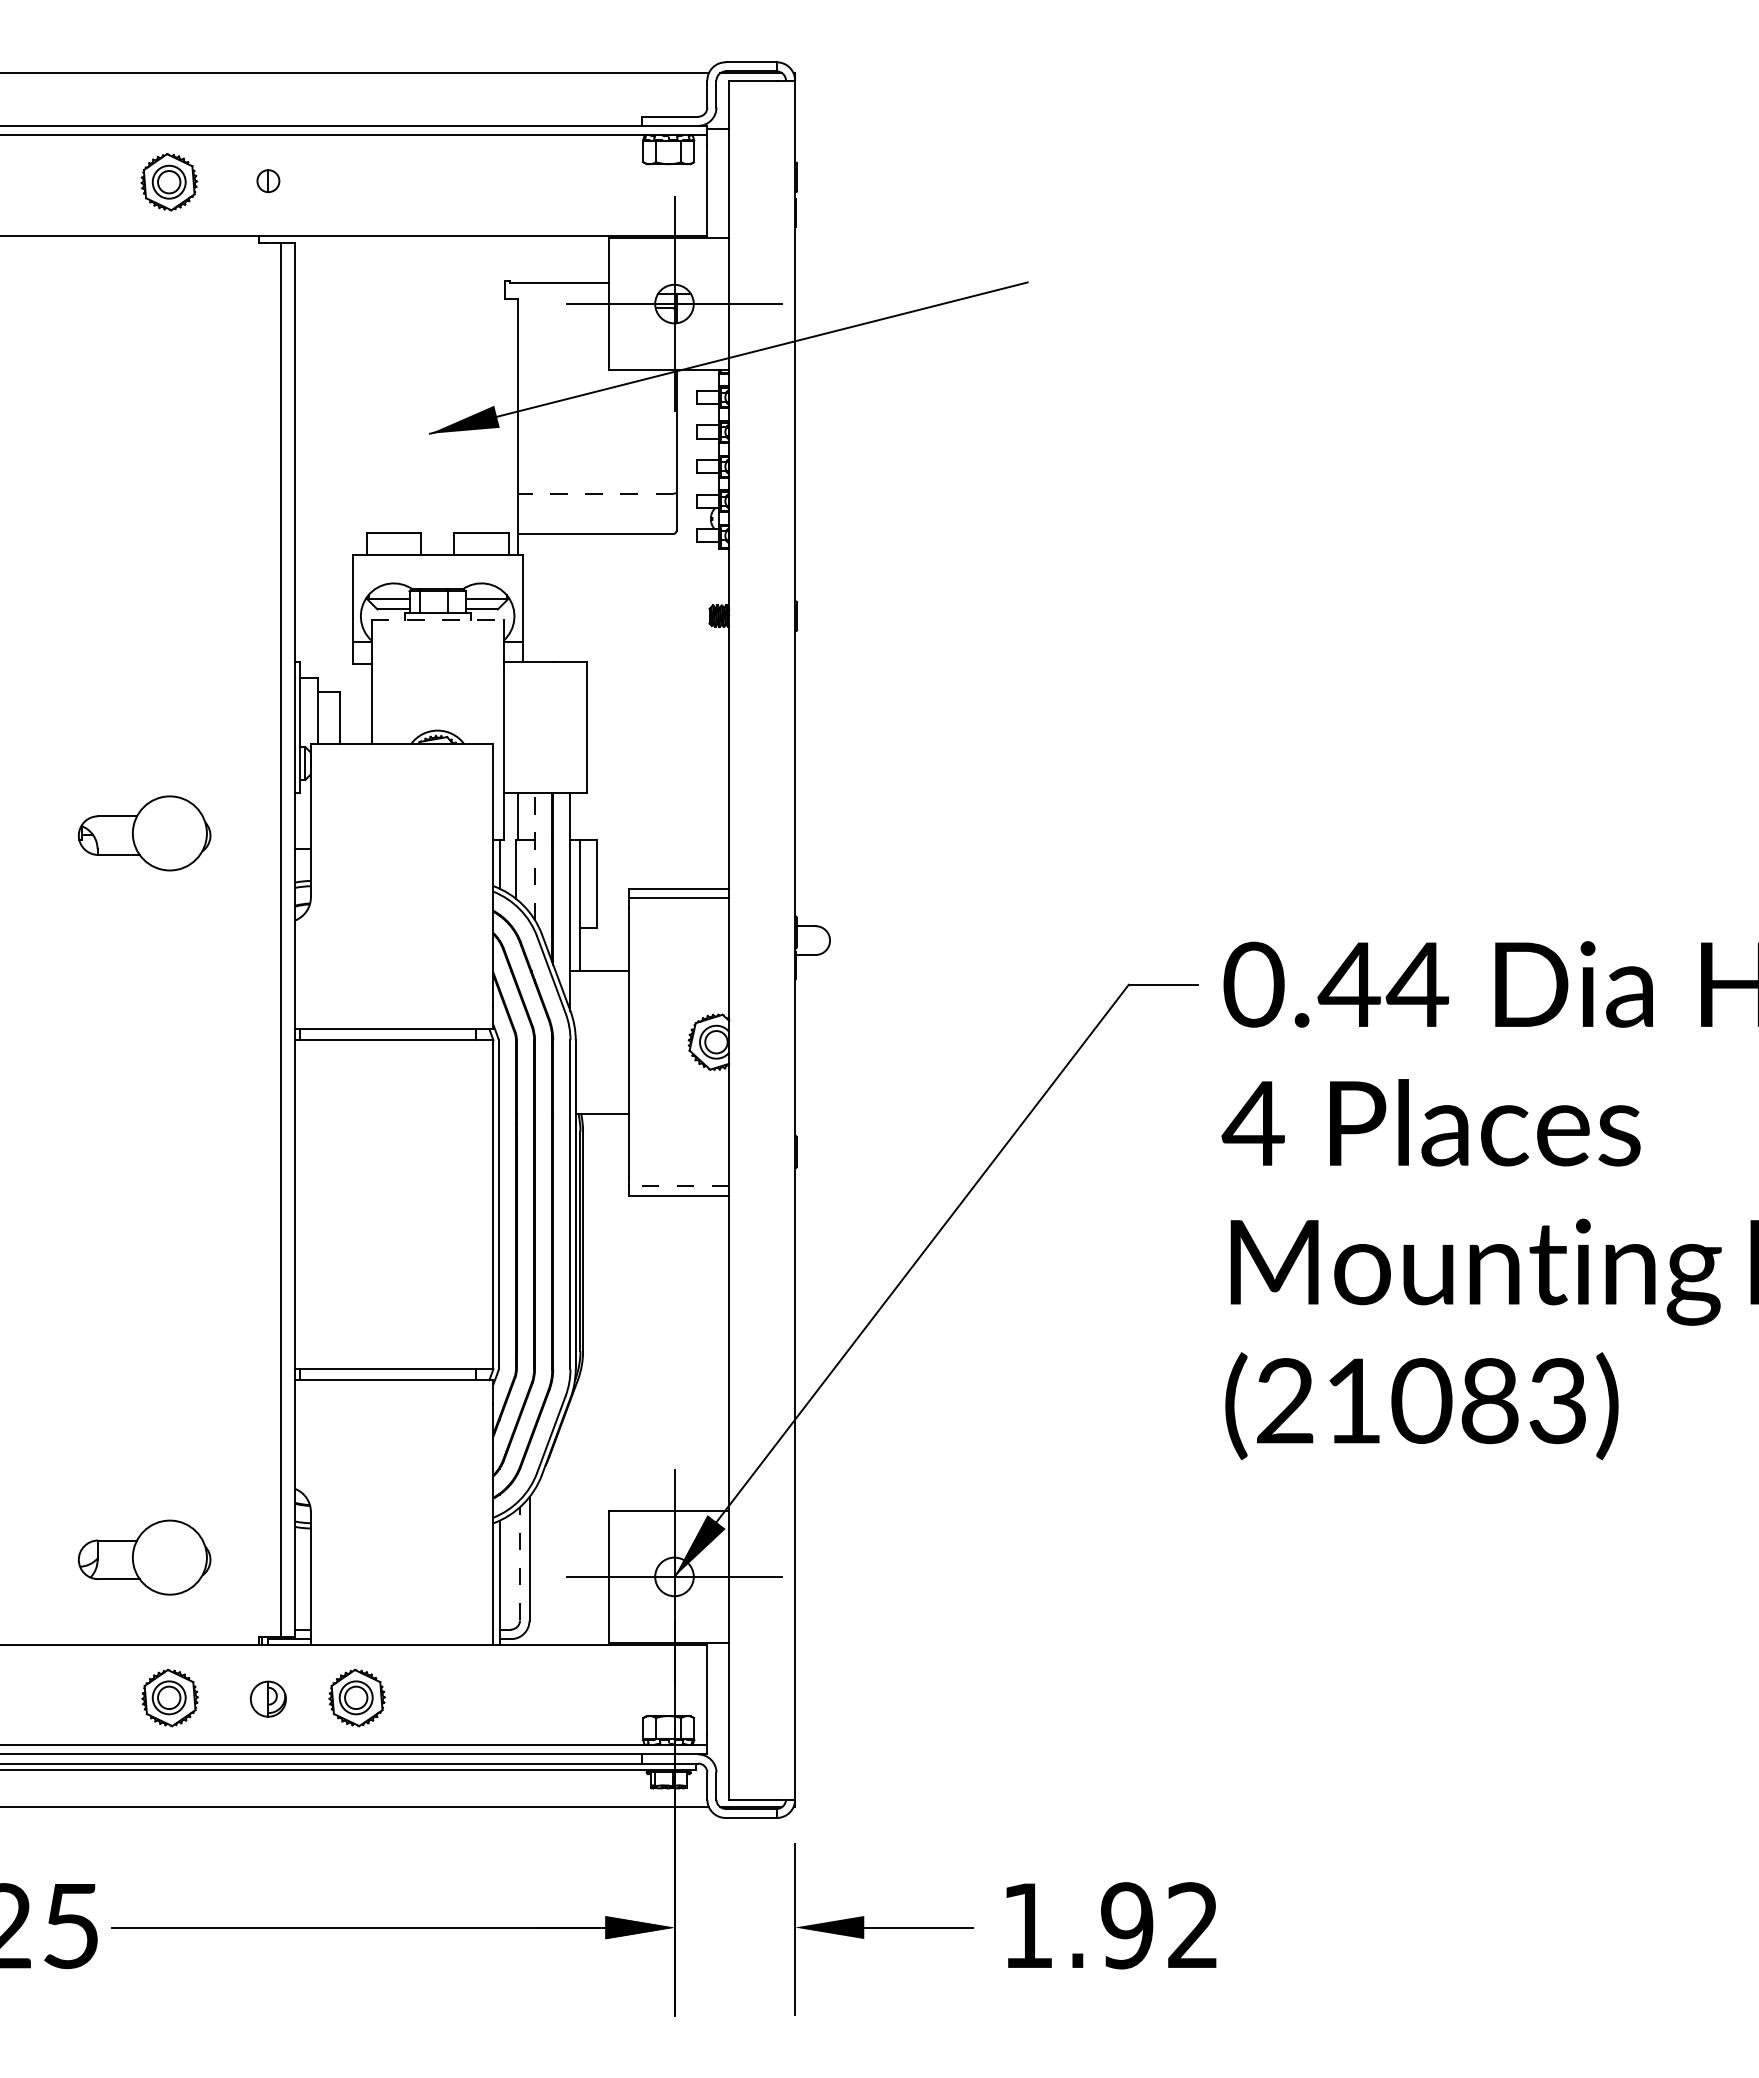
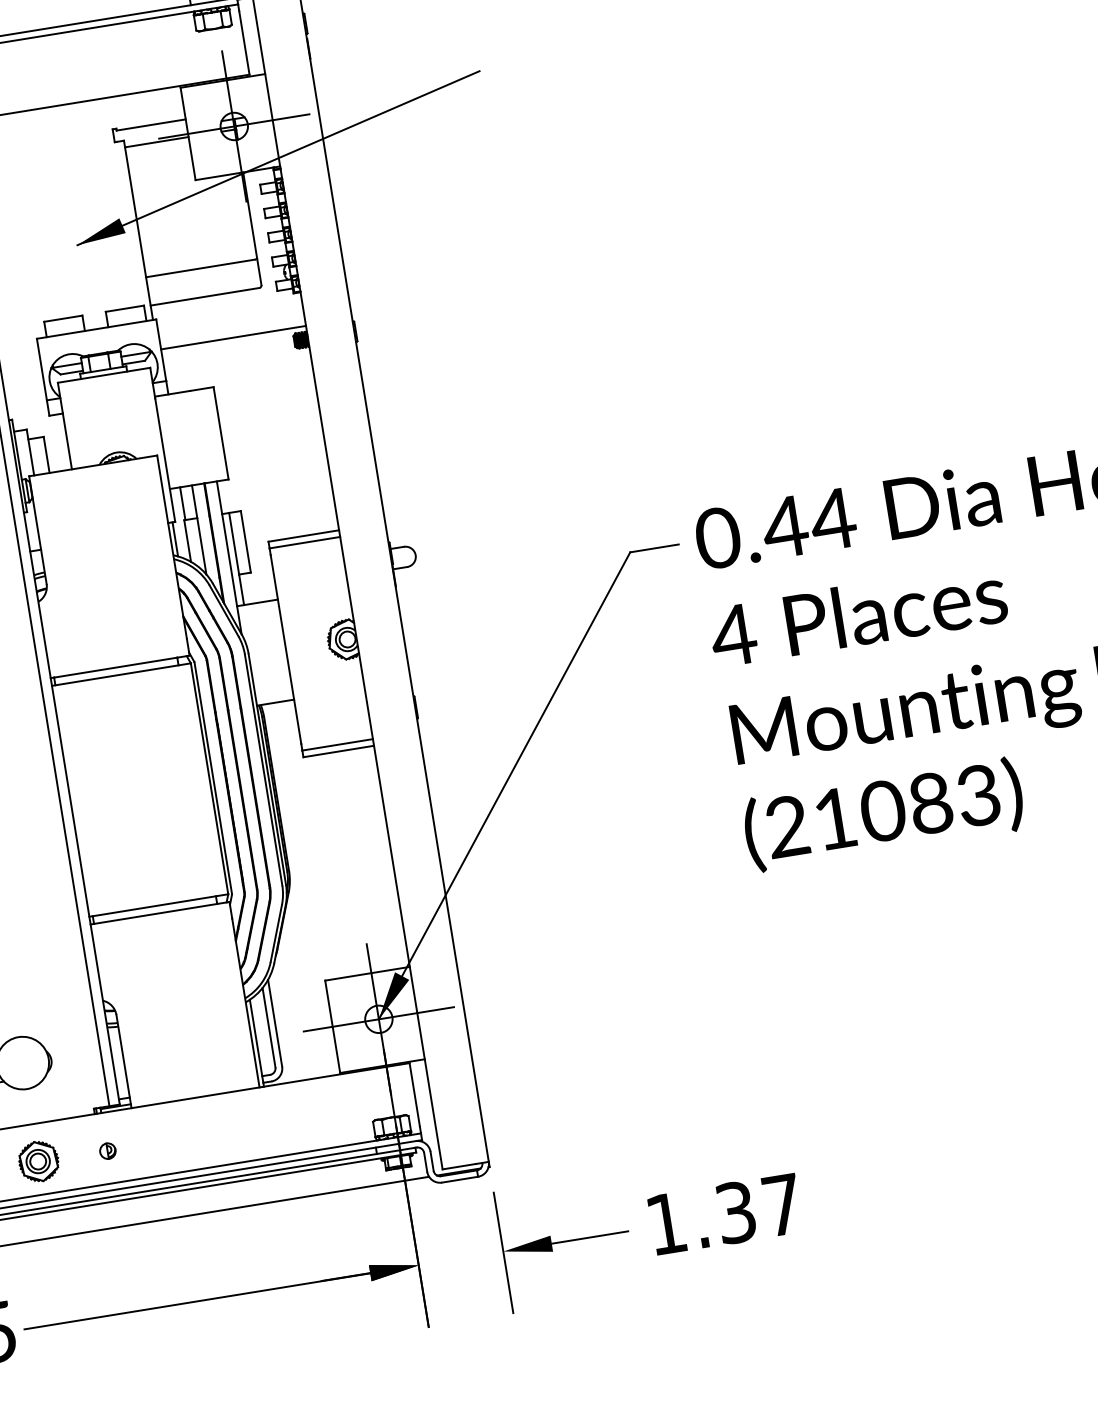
line: (563, 308) -> (156, 142), added
line: (595, 493) -> (200, 268), dashed -> solid
line: (625, 597) -> (233, 337), added
line: (437, 620) -> (103, 375), dashed -> solid
line: (535, 856) -> (199, 529), dashed -> solid
line: (678, 1186) -> (337, 745), dashed -> solid
line: (520, 1563) -> (269, 1027), dashed -> solid
part: (268, 1698) -> (107, 1150), size x0.62
part: (357, 1698) -> (170, 1140), removed
text: (1159, 1925) -> (758, 1208), 1.92 -> 1.37

